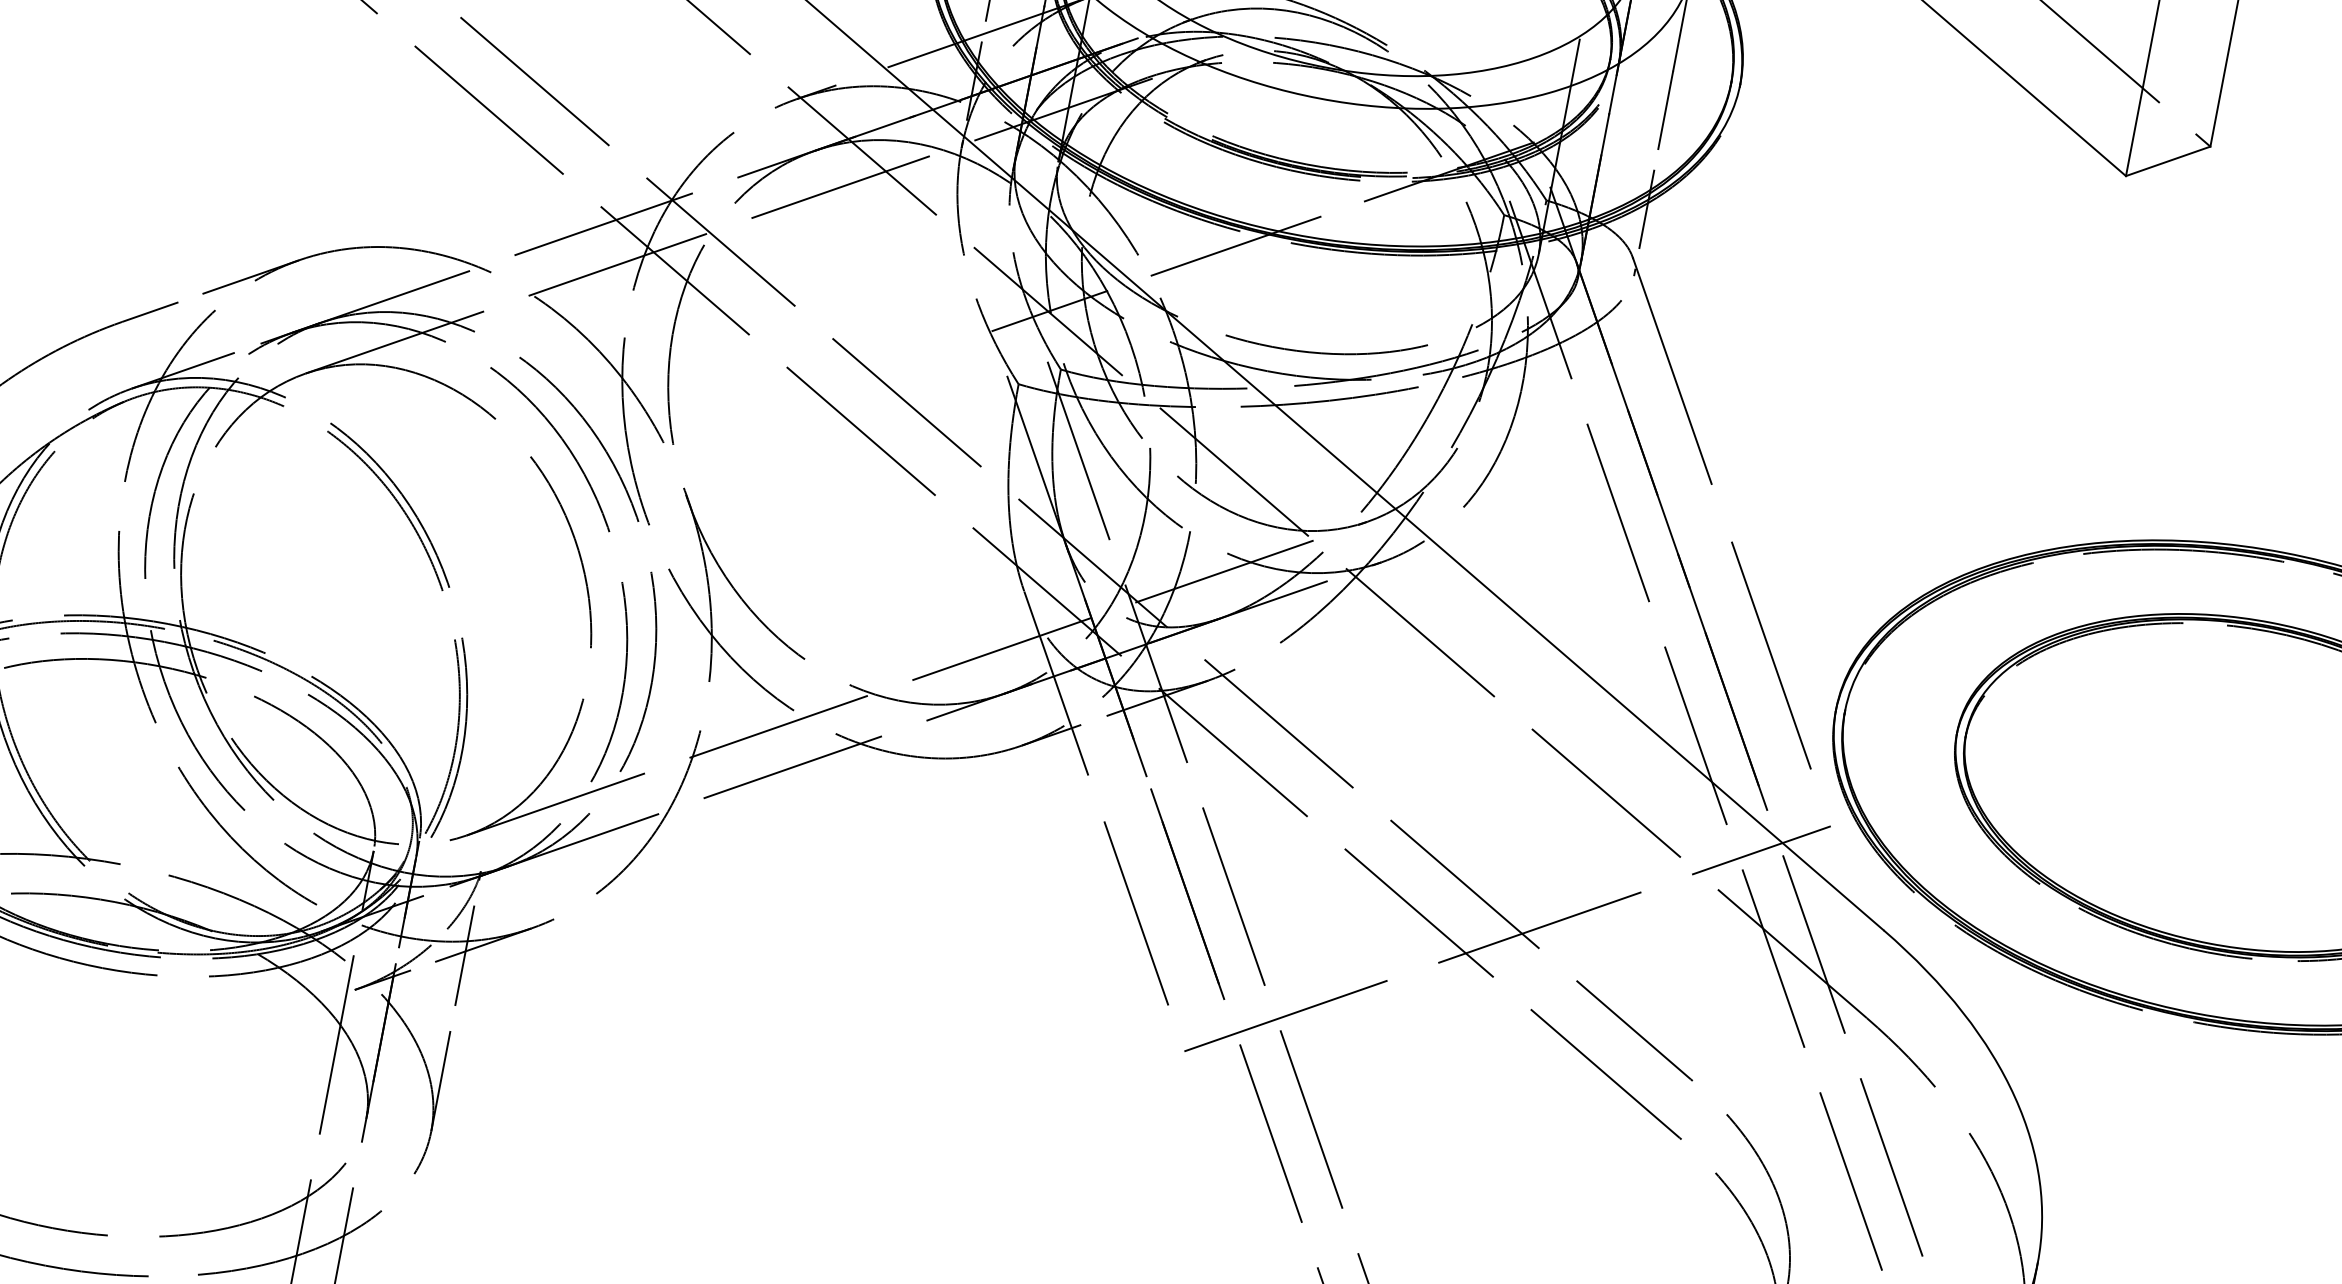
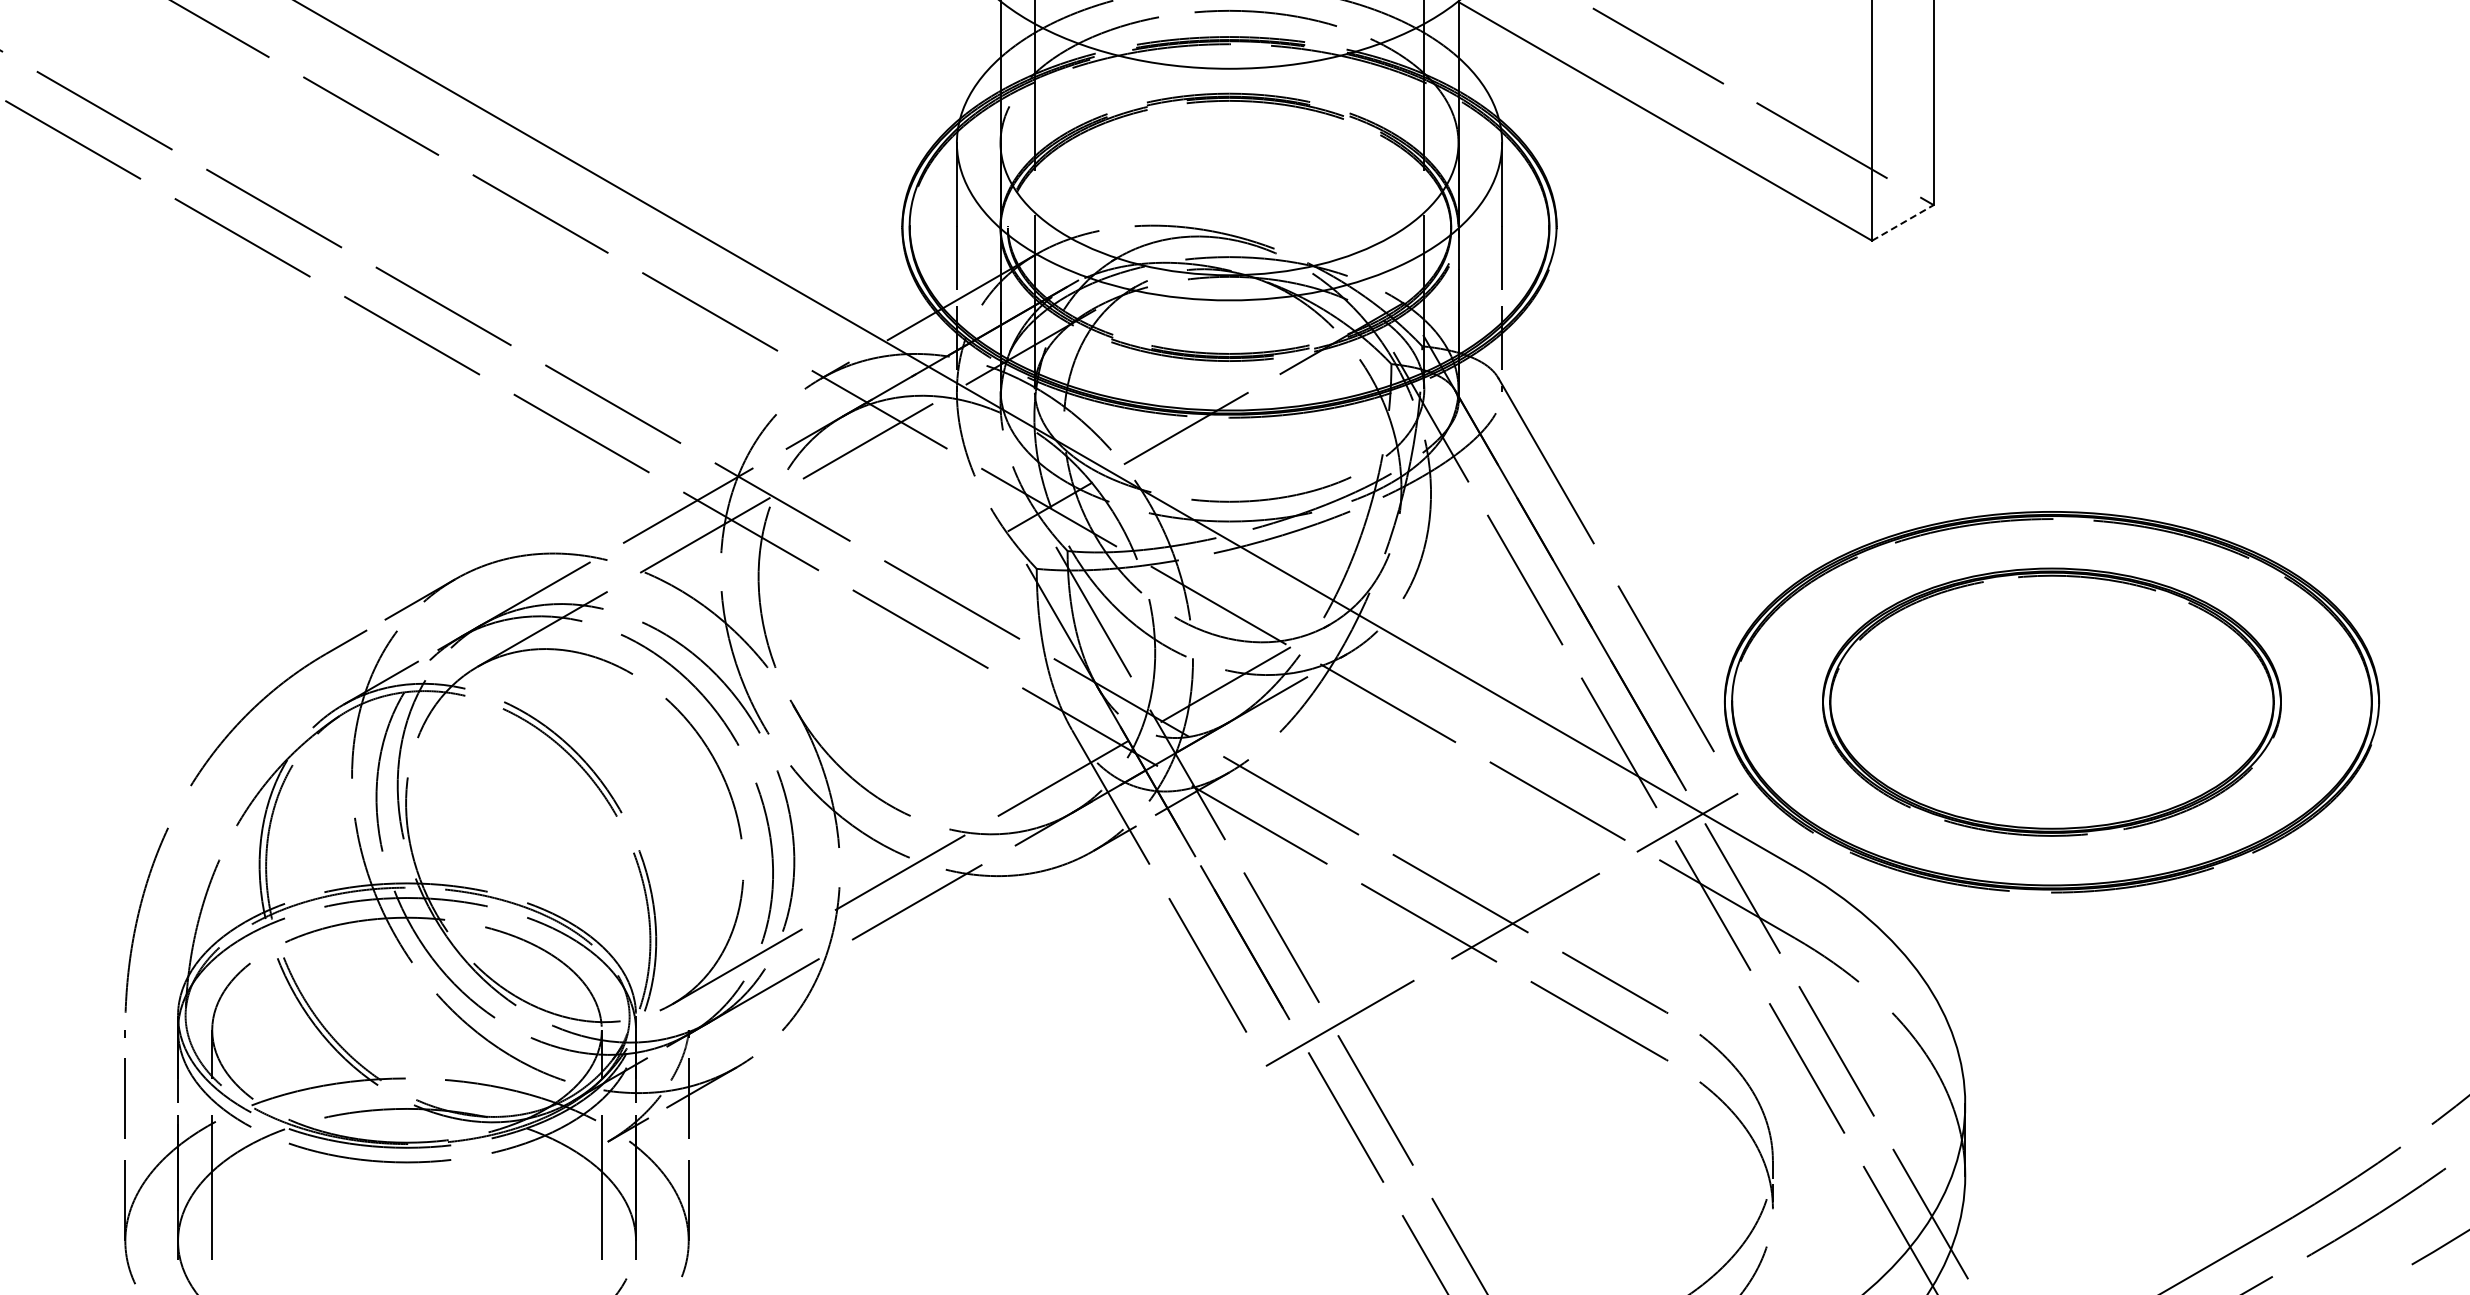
line: (2167, 160) -> (1902, 222), solid -> dashed

